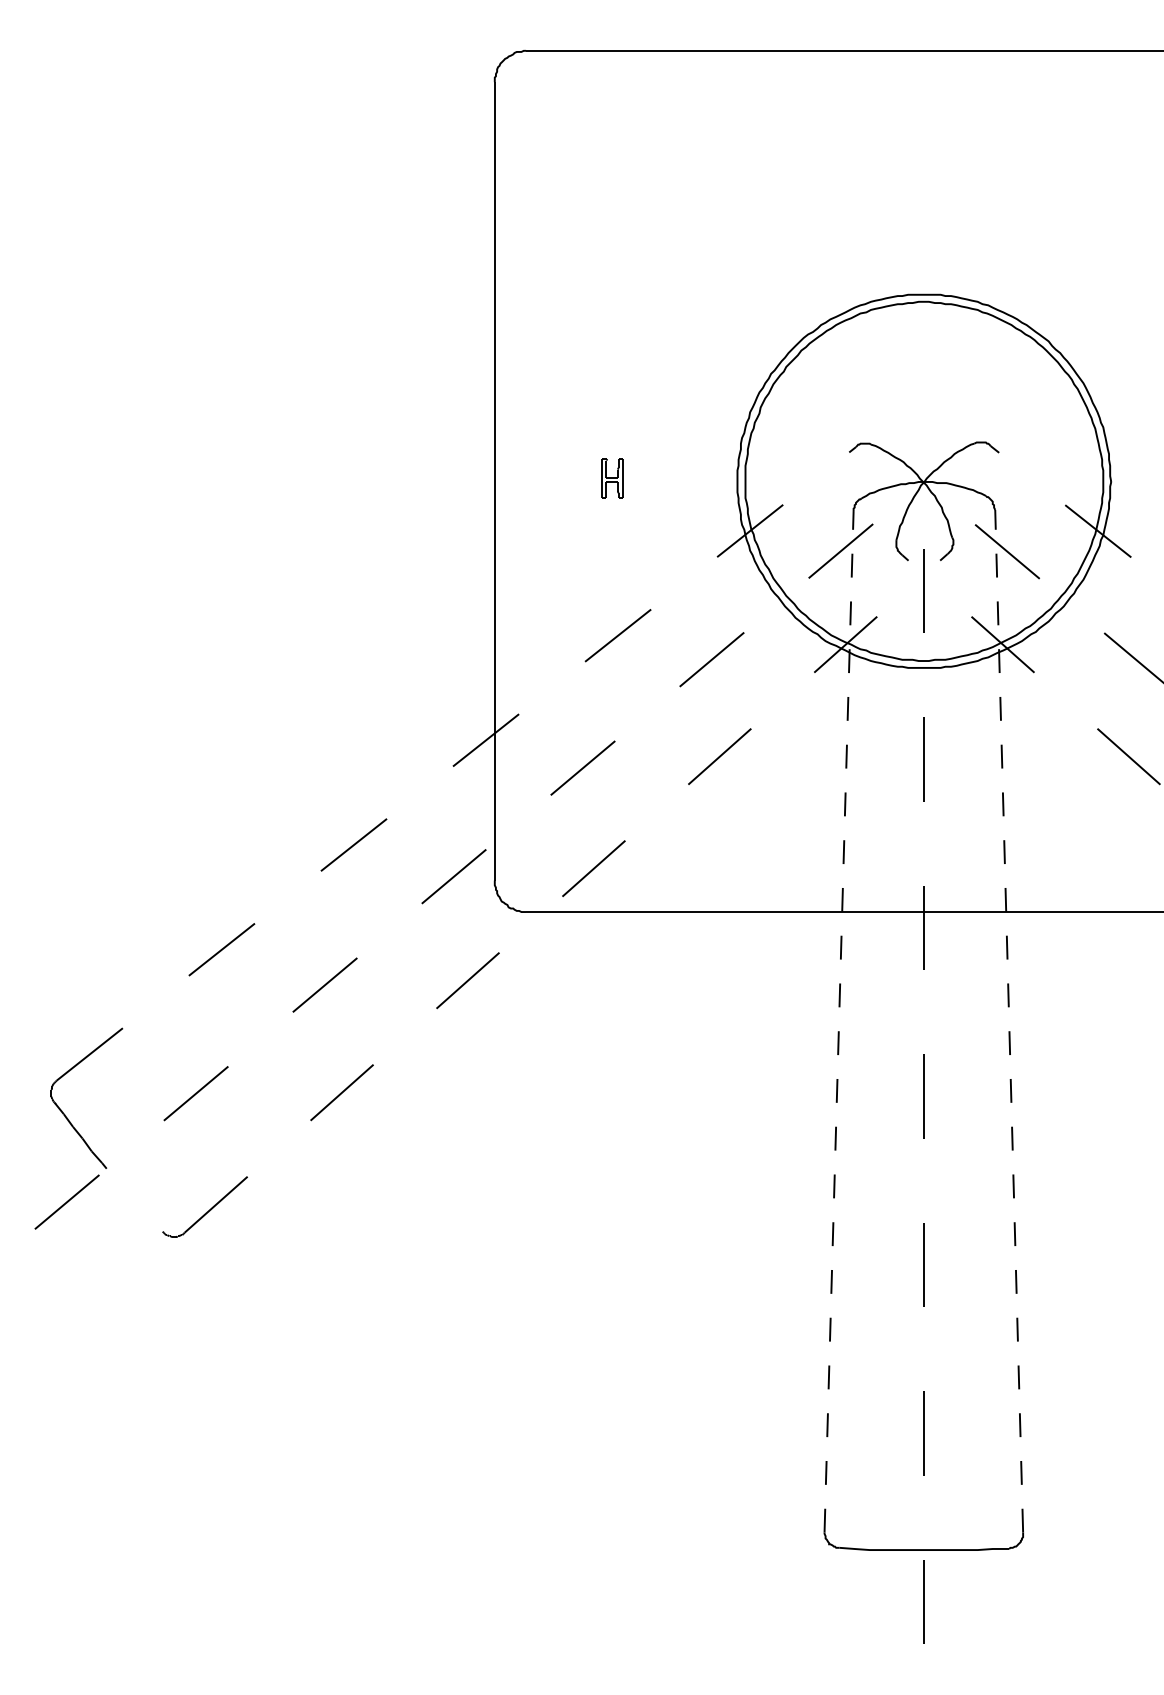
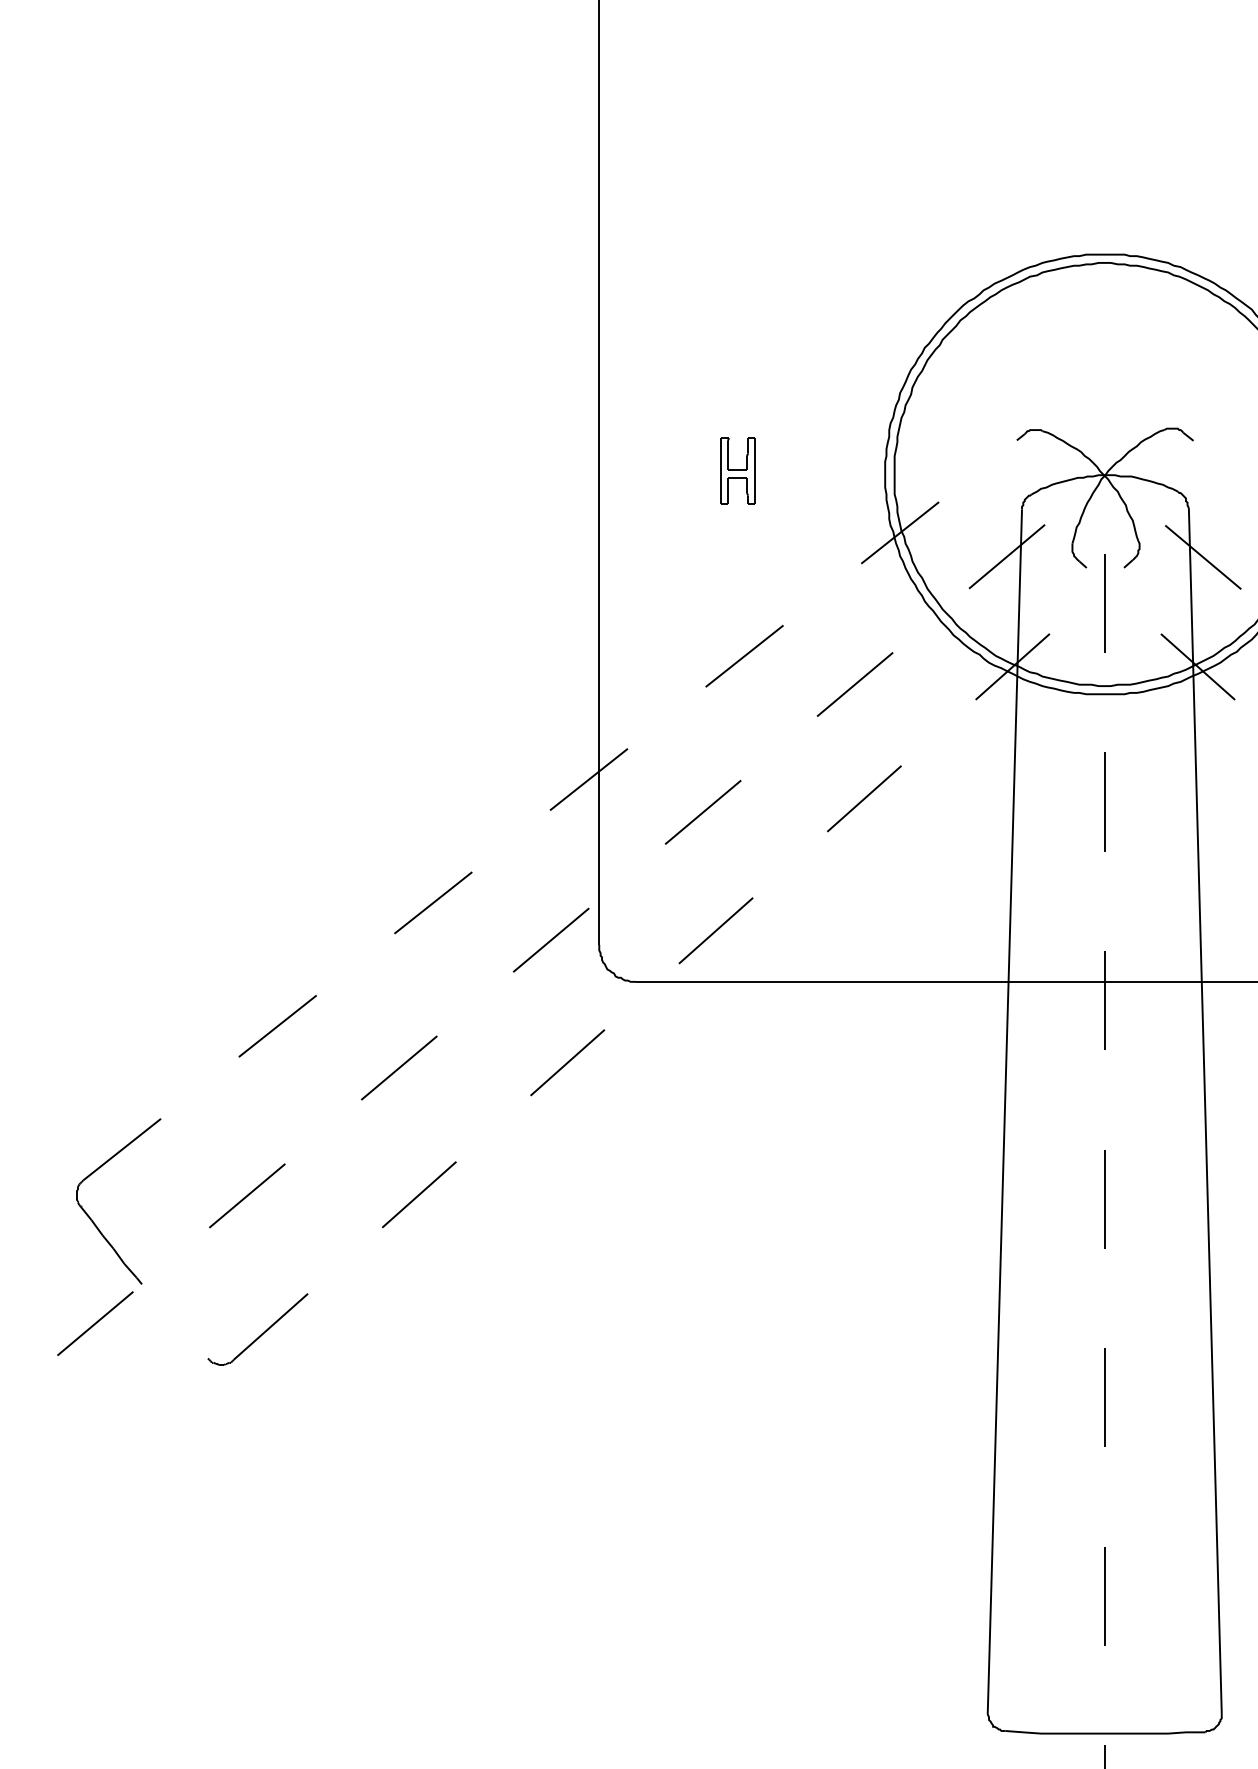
part: (612, 478) -> (737, 471), size x1.43
line: (839, 1021) -> (1005, 1110), dashed -> solid
line: (1009, 1021) -> (1205, 1110), dashed -> solid

